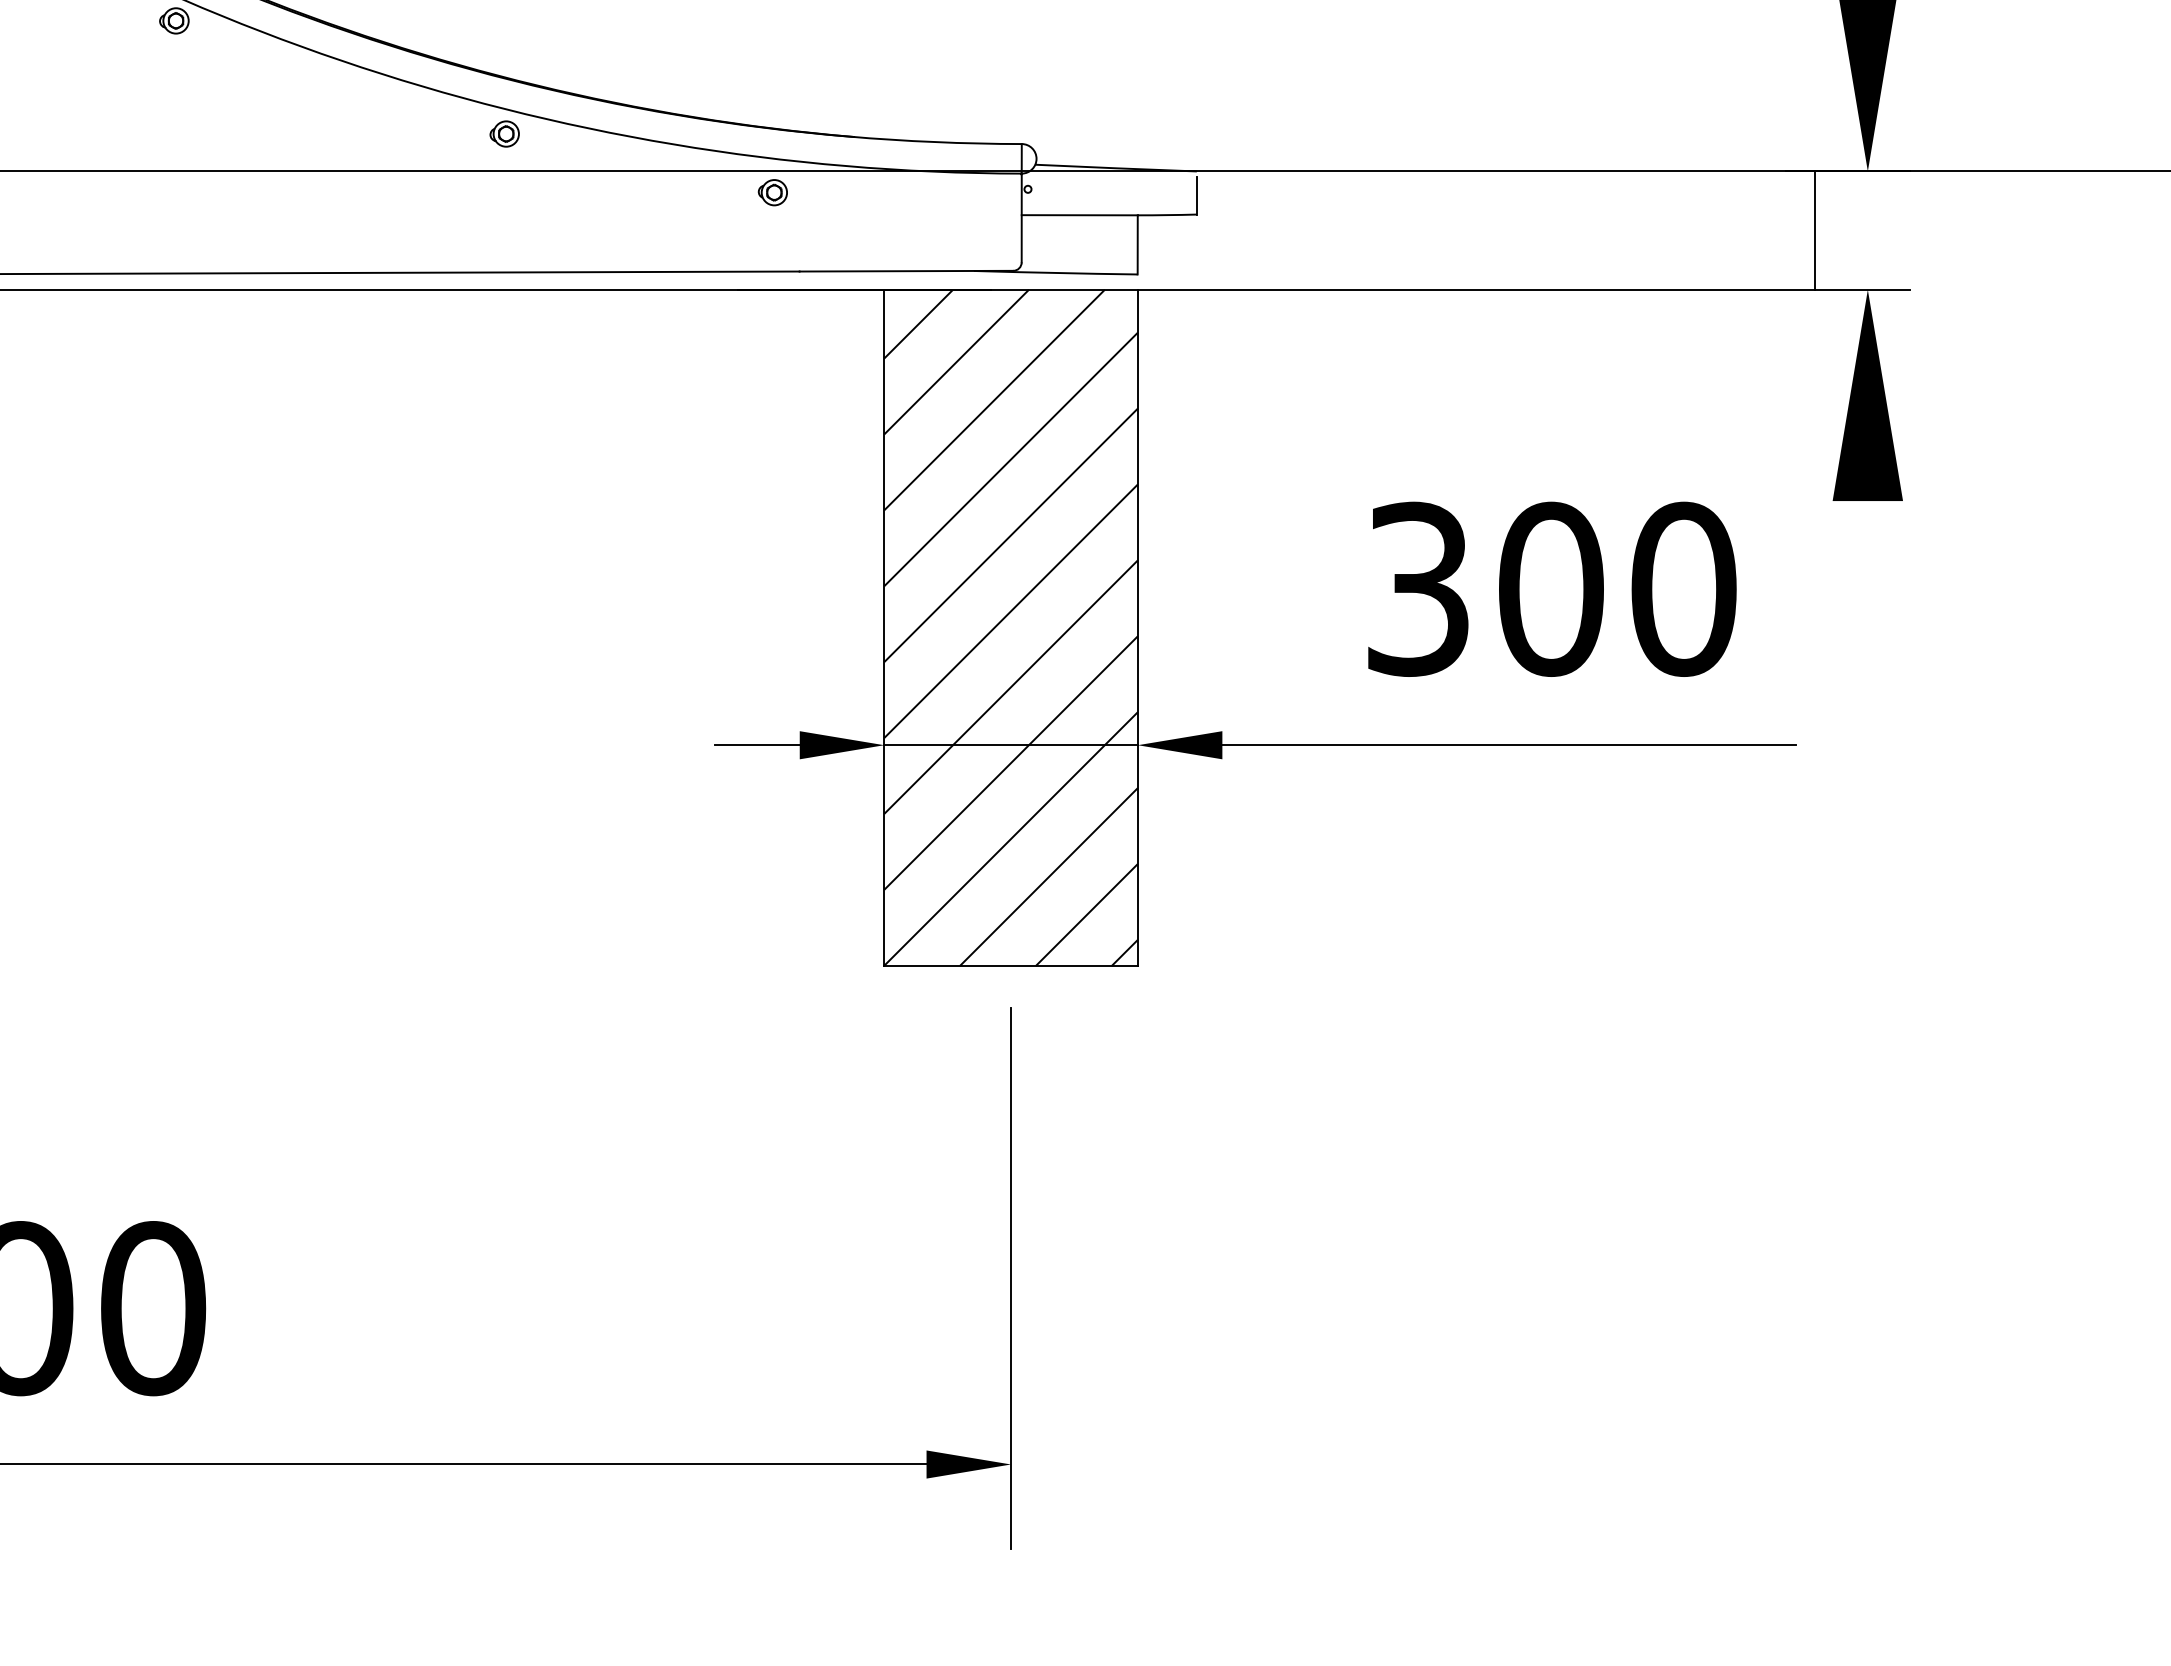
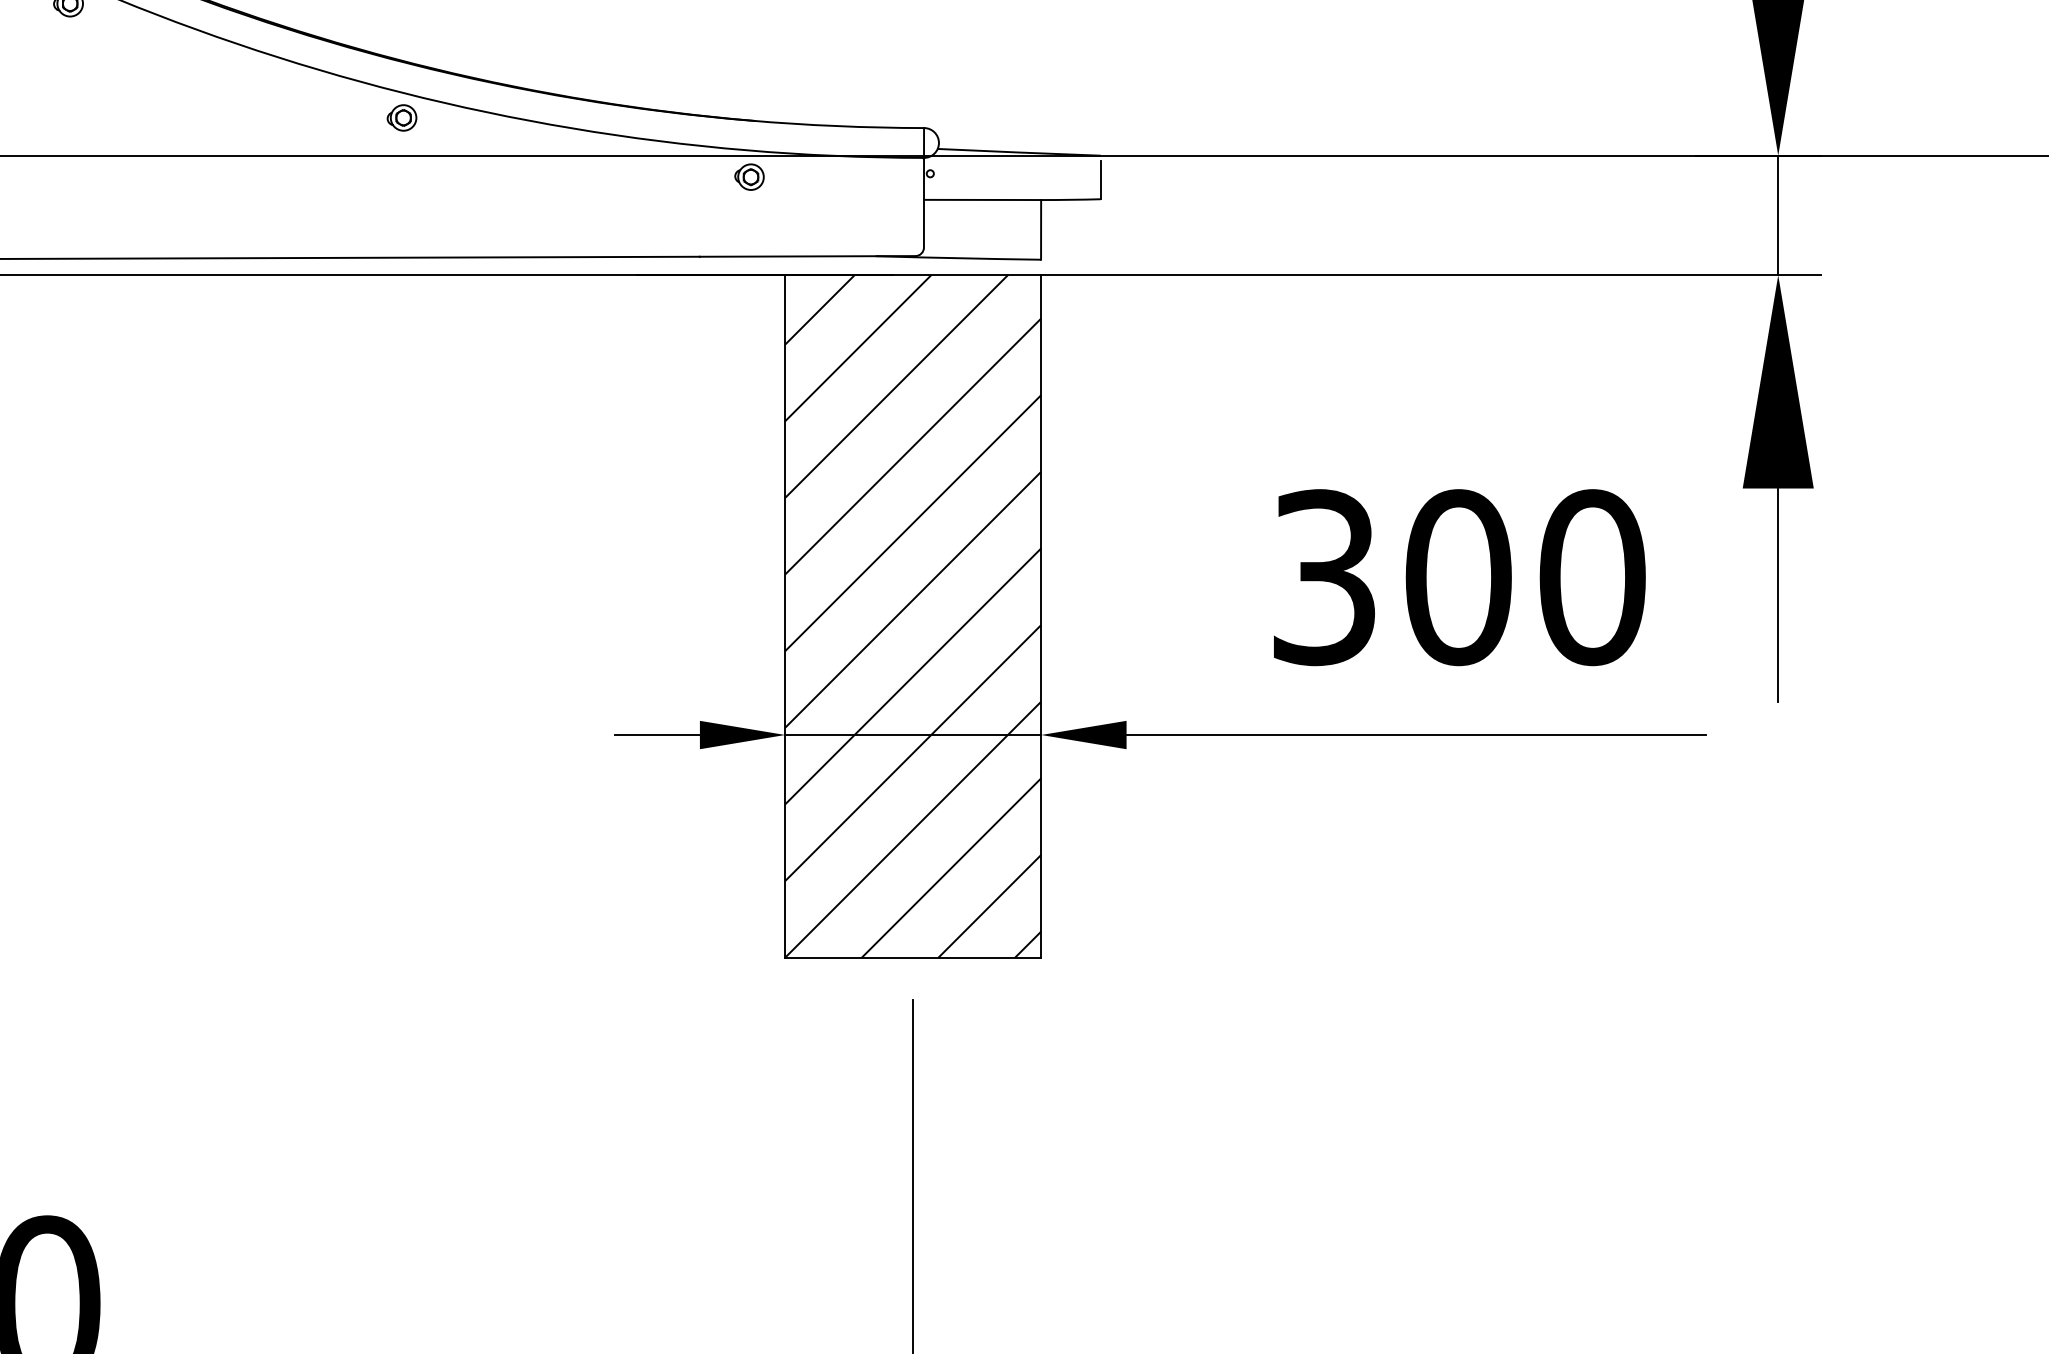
part: (772, 192) -> (749, 176), moved
line: (1814, 230) -> (1777, 215), moved
line: (1867, 606) -> (1777, 594), added

